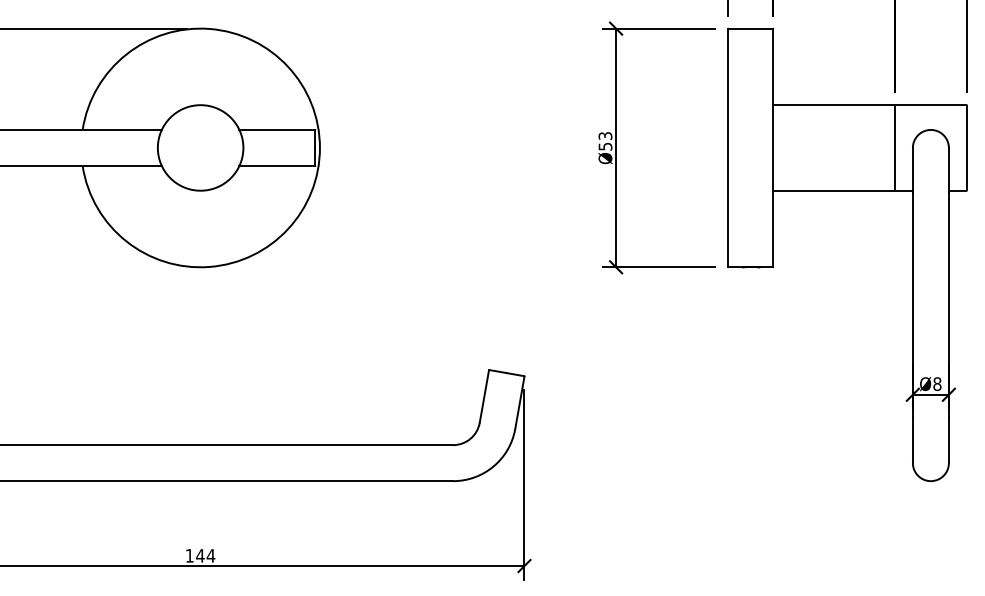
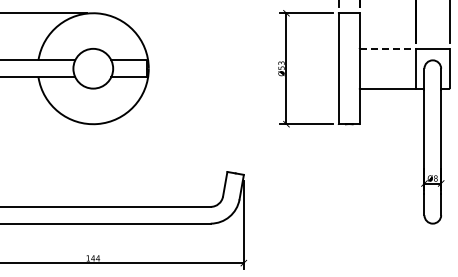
line: (835, 104) -> (388, 48), solid -> dashed

